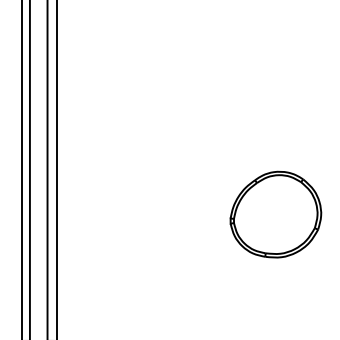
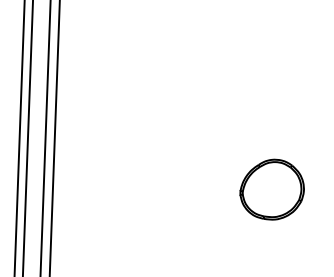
part: (275, 214) -> (271, 189), size x0.7

